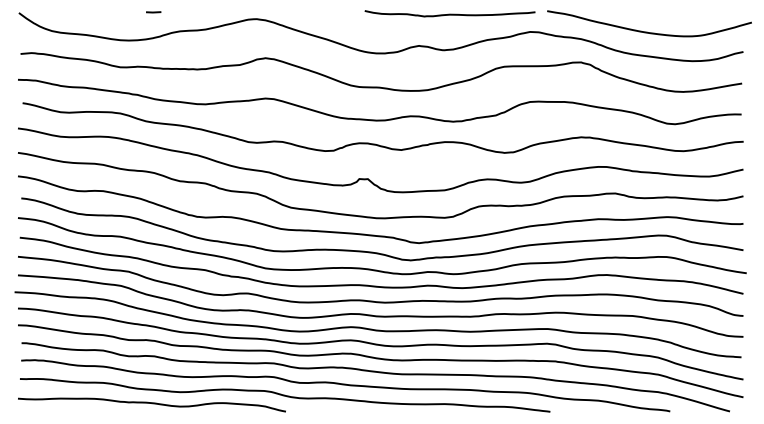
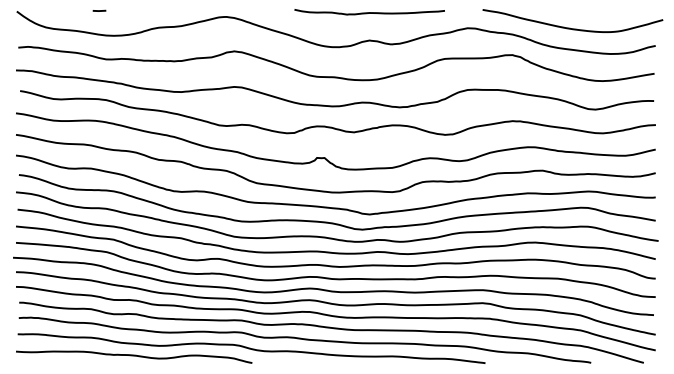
line: (153, 12) -> (99, 11), moved
curve: (449, 13) -> (369, 11), moved

